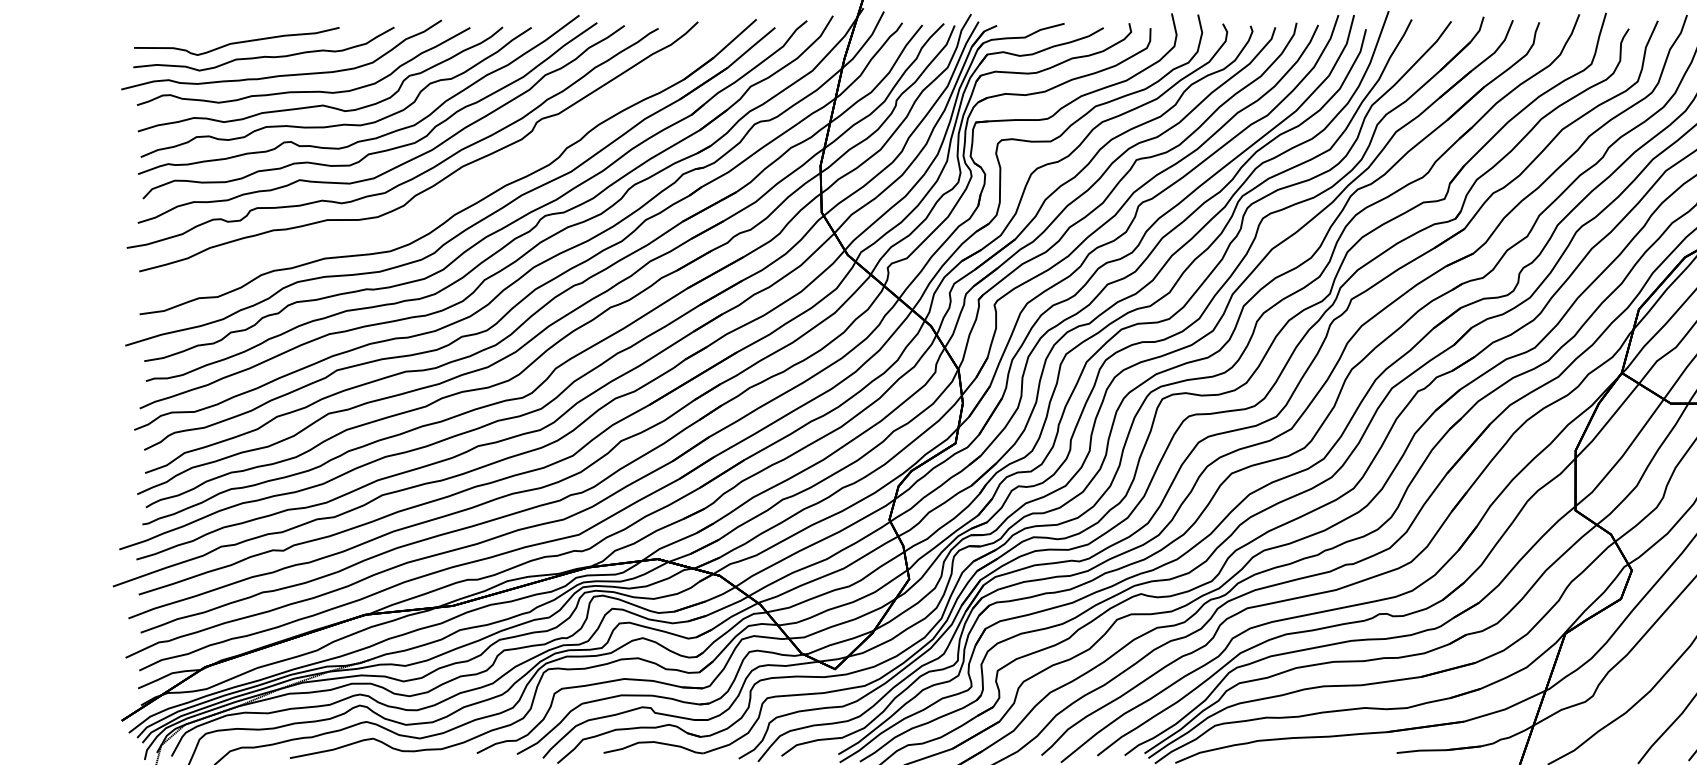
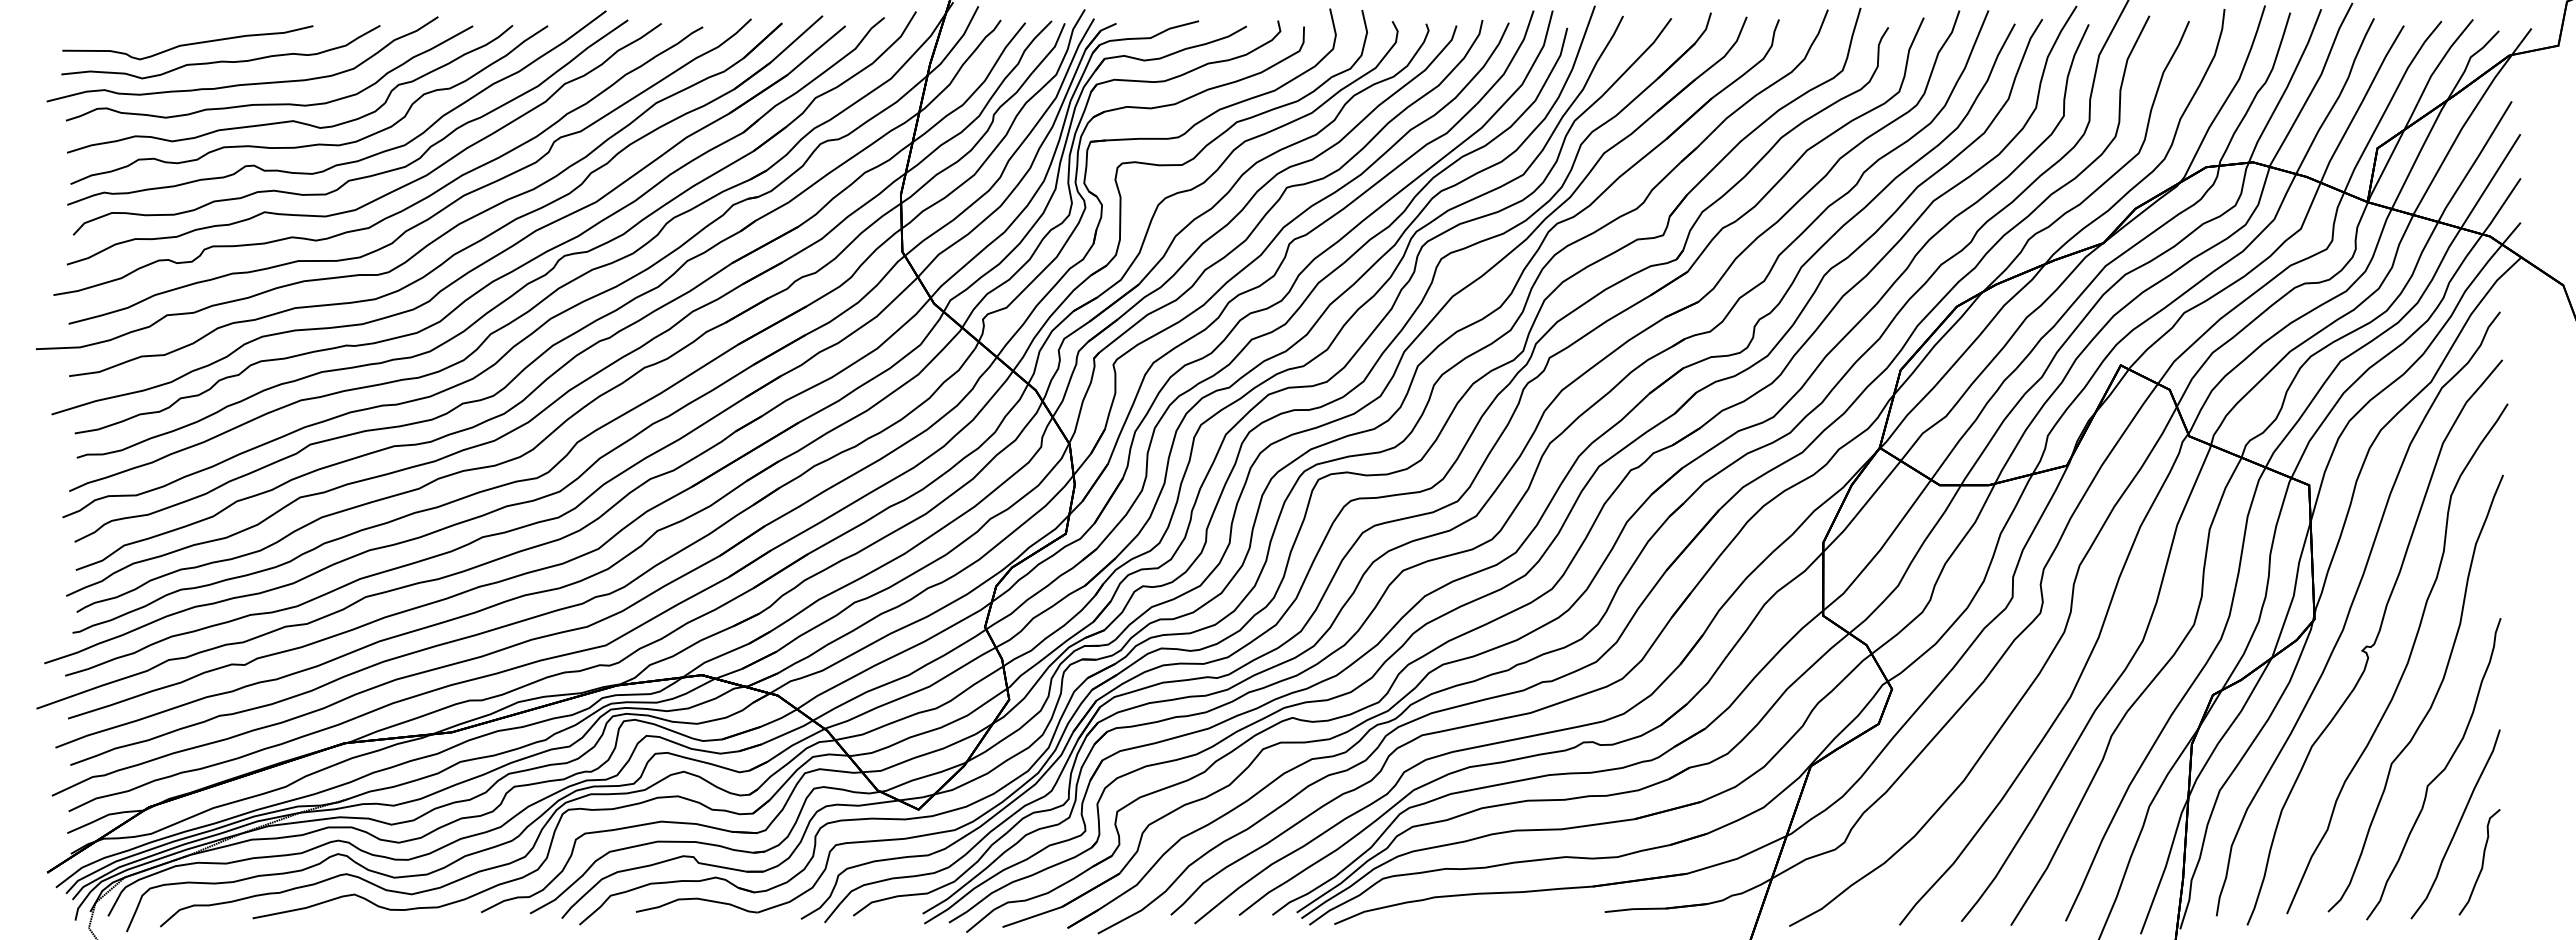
part: (444, 198) -> (441, 234), added

